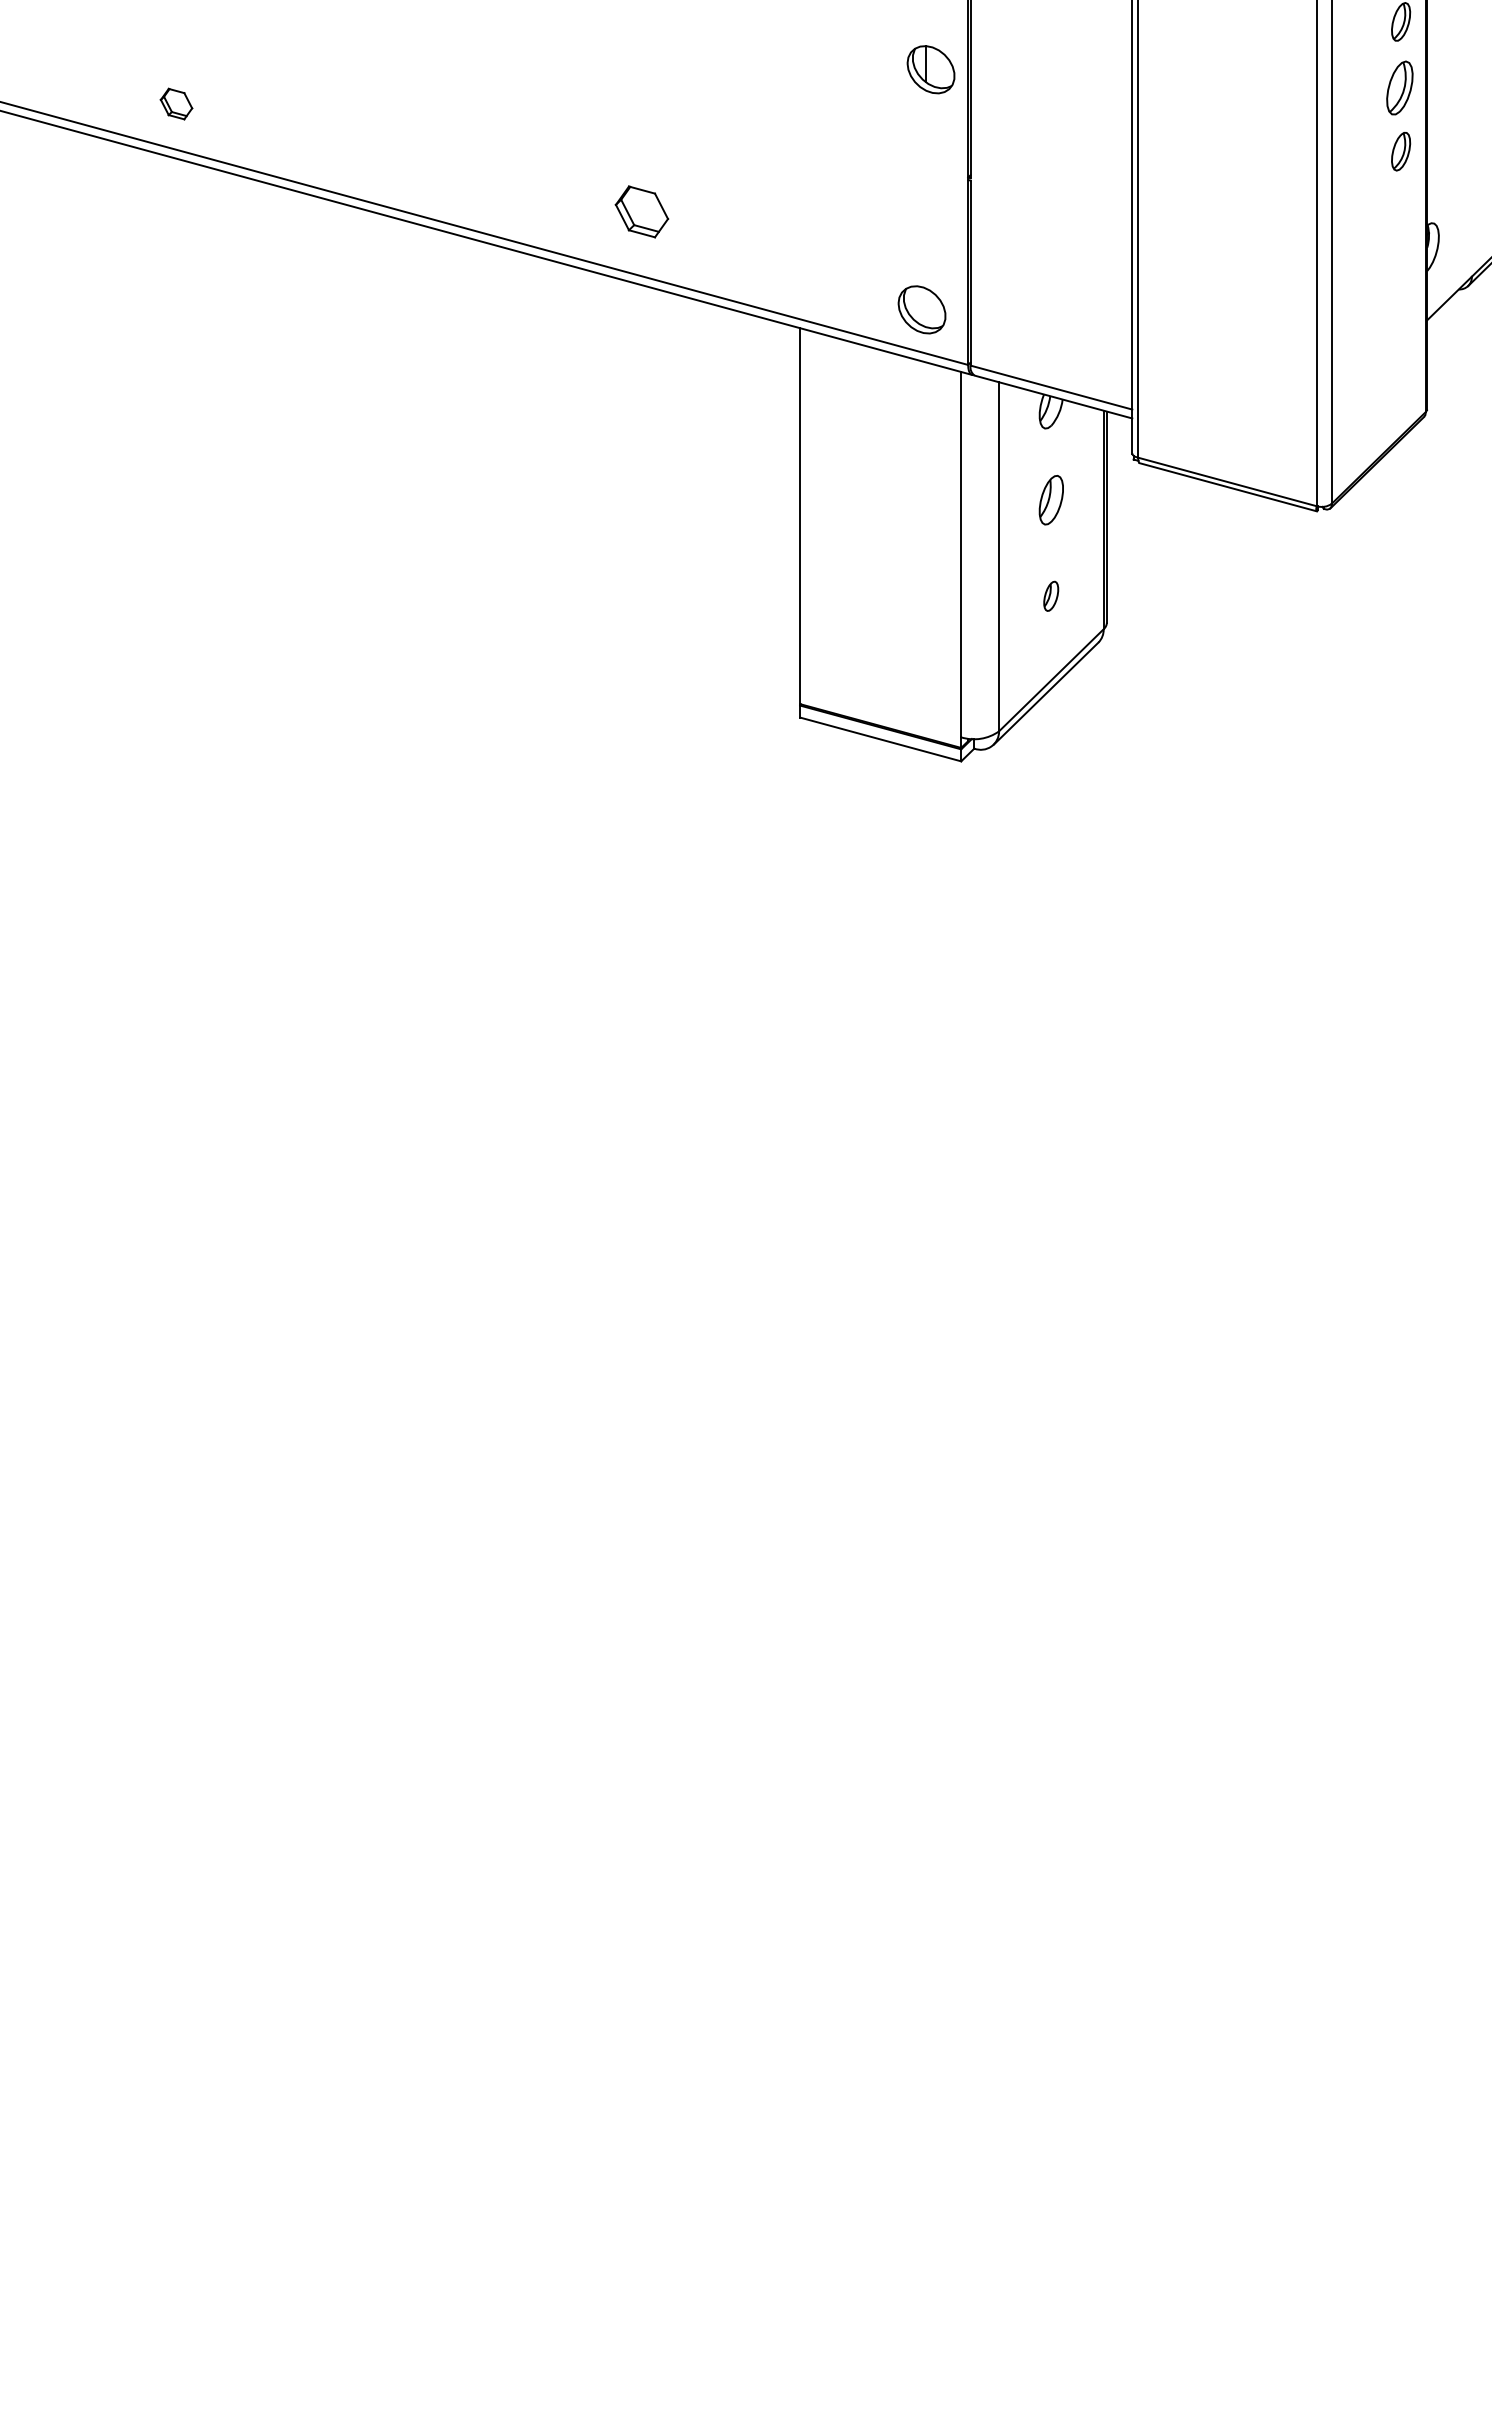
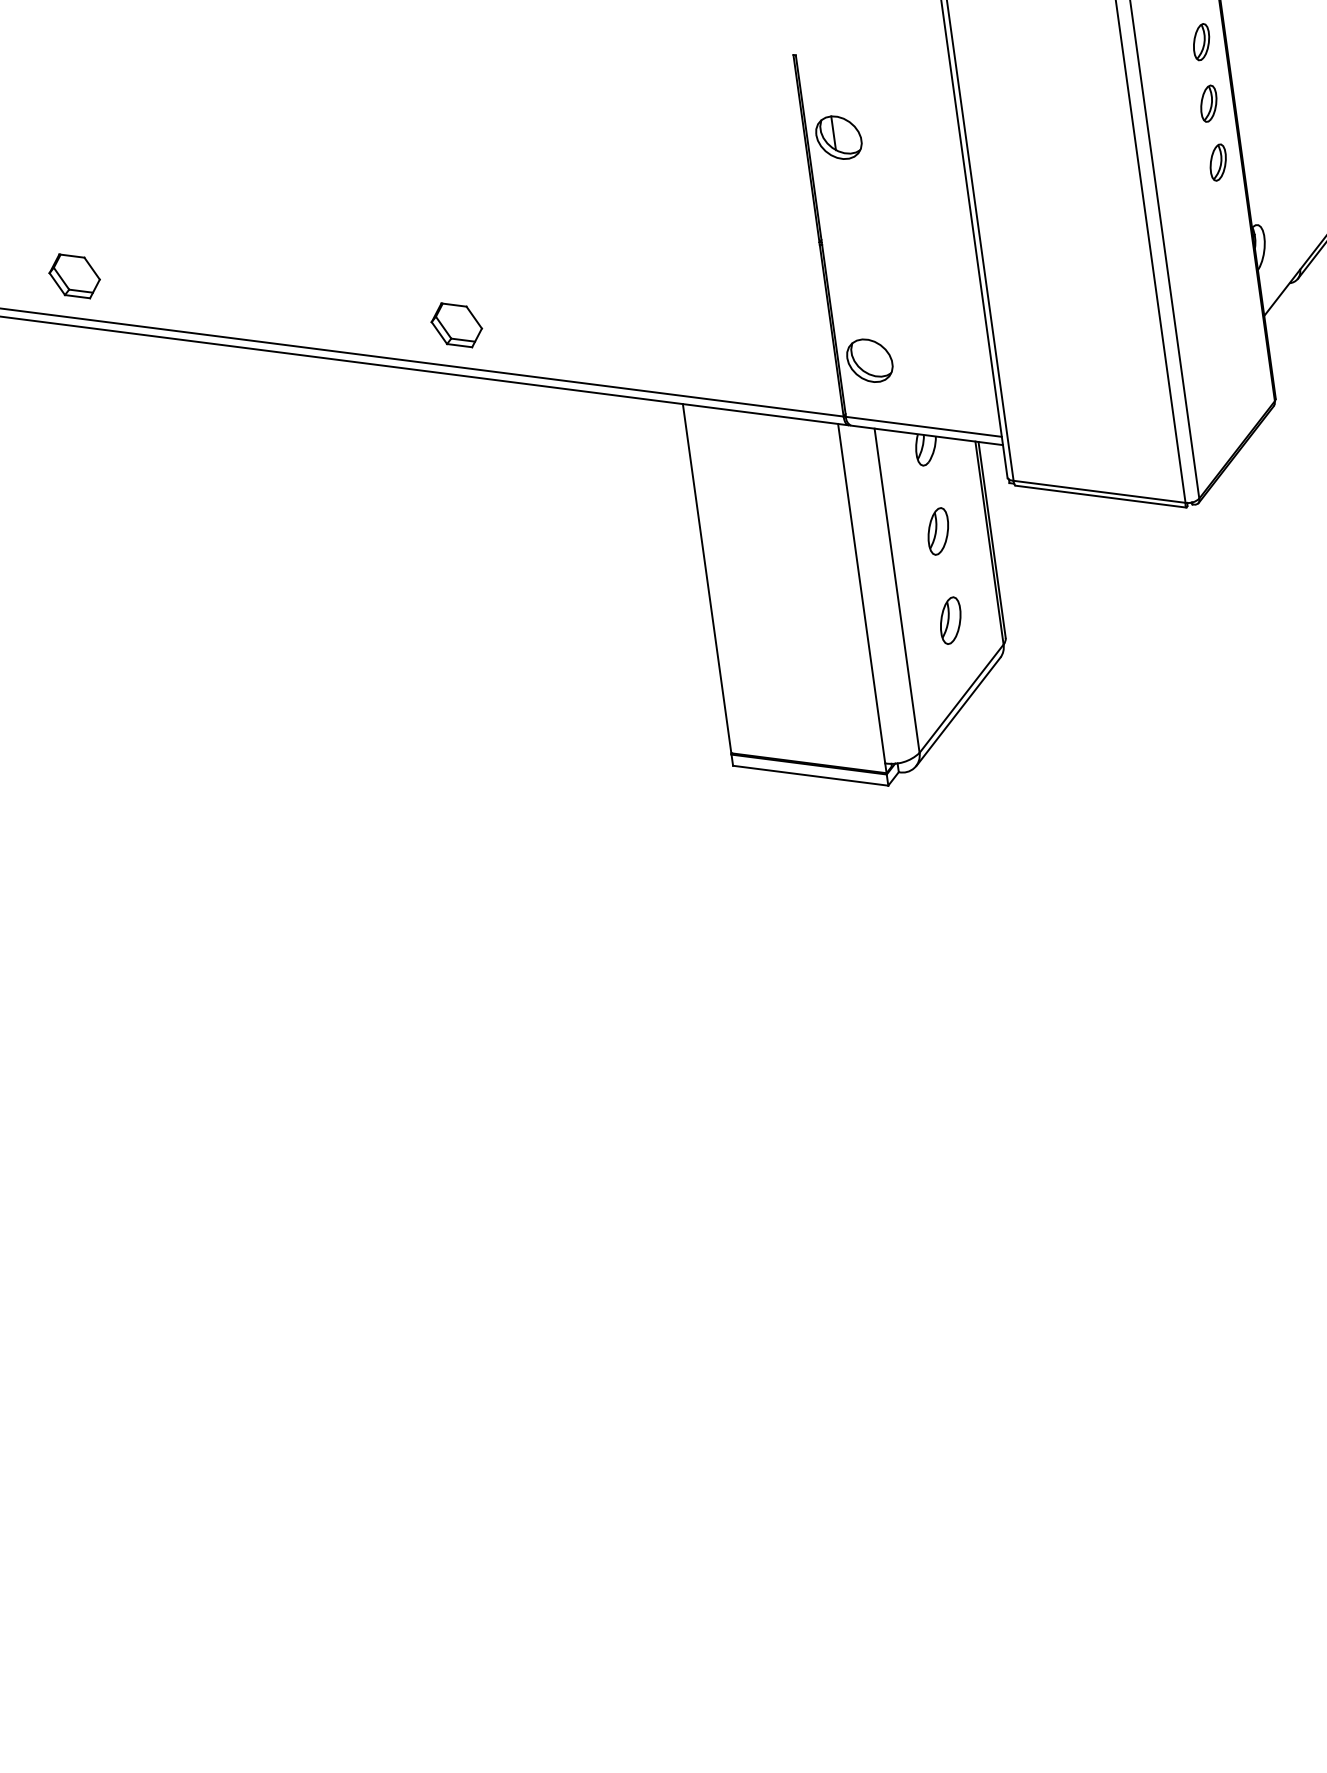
part: (930, 69) -> (838, 137), moved
part: (1399, 87) -> (1208, 103), size x0.71
part: (176, 103) -> (74, 275), size x1.67
part: (641, 211) -> (456, 325), moved
part: (921, 309) -> (869, 360), moved
part: (1050, 596) -> (949, 621), size x1.67

